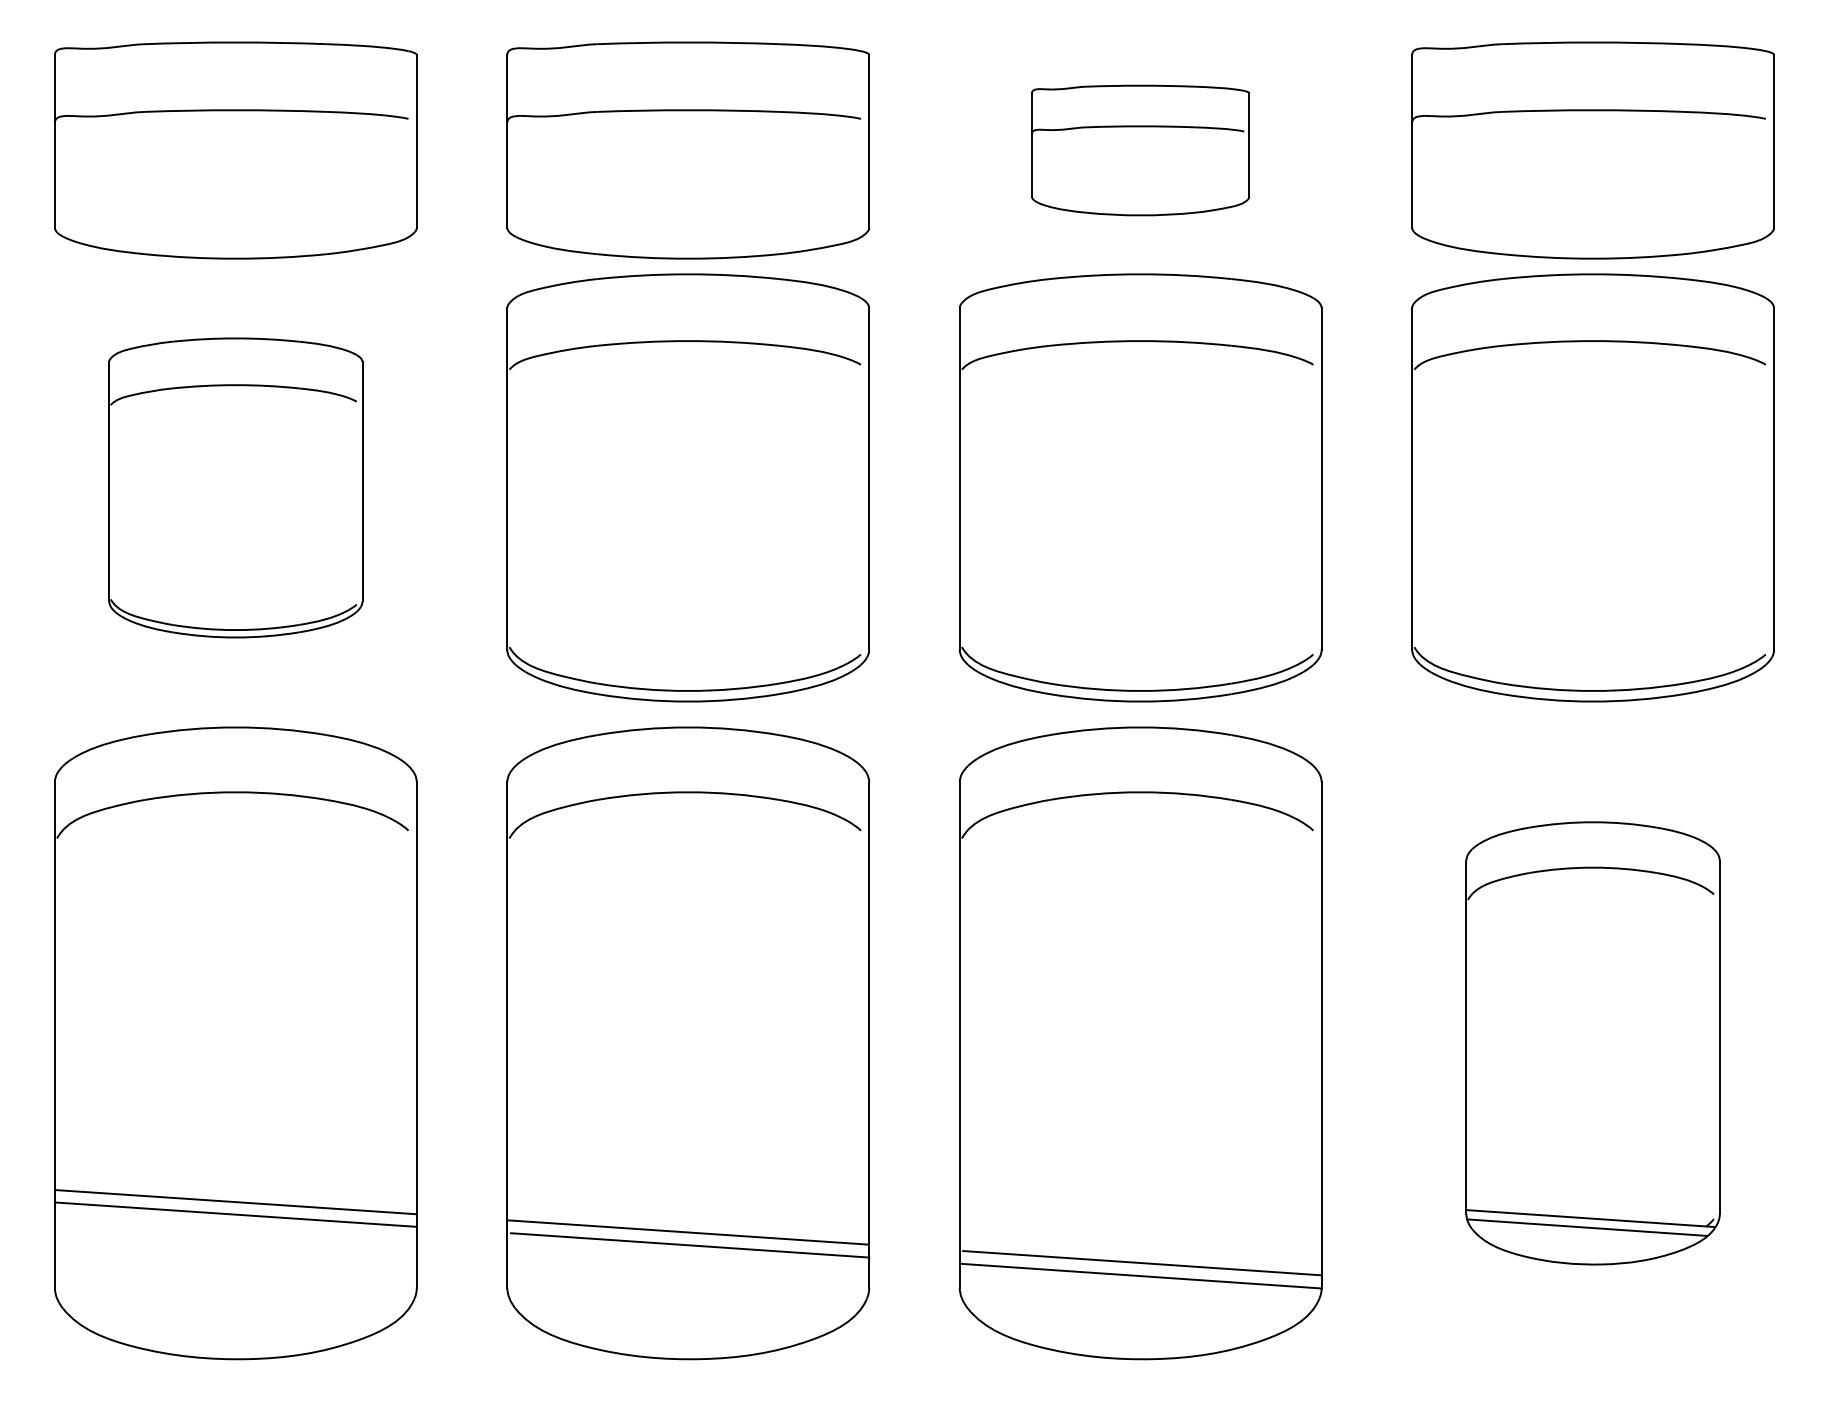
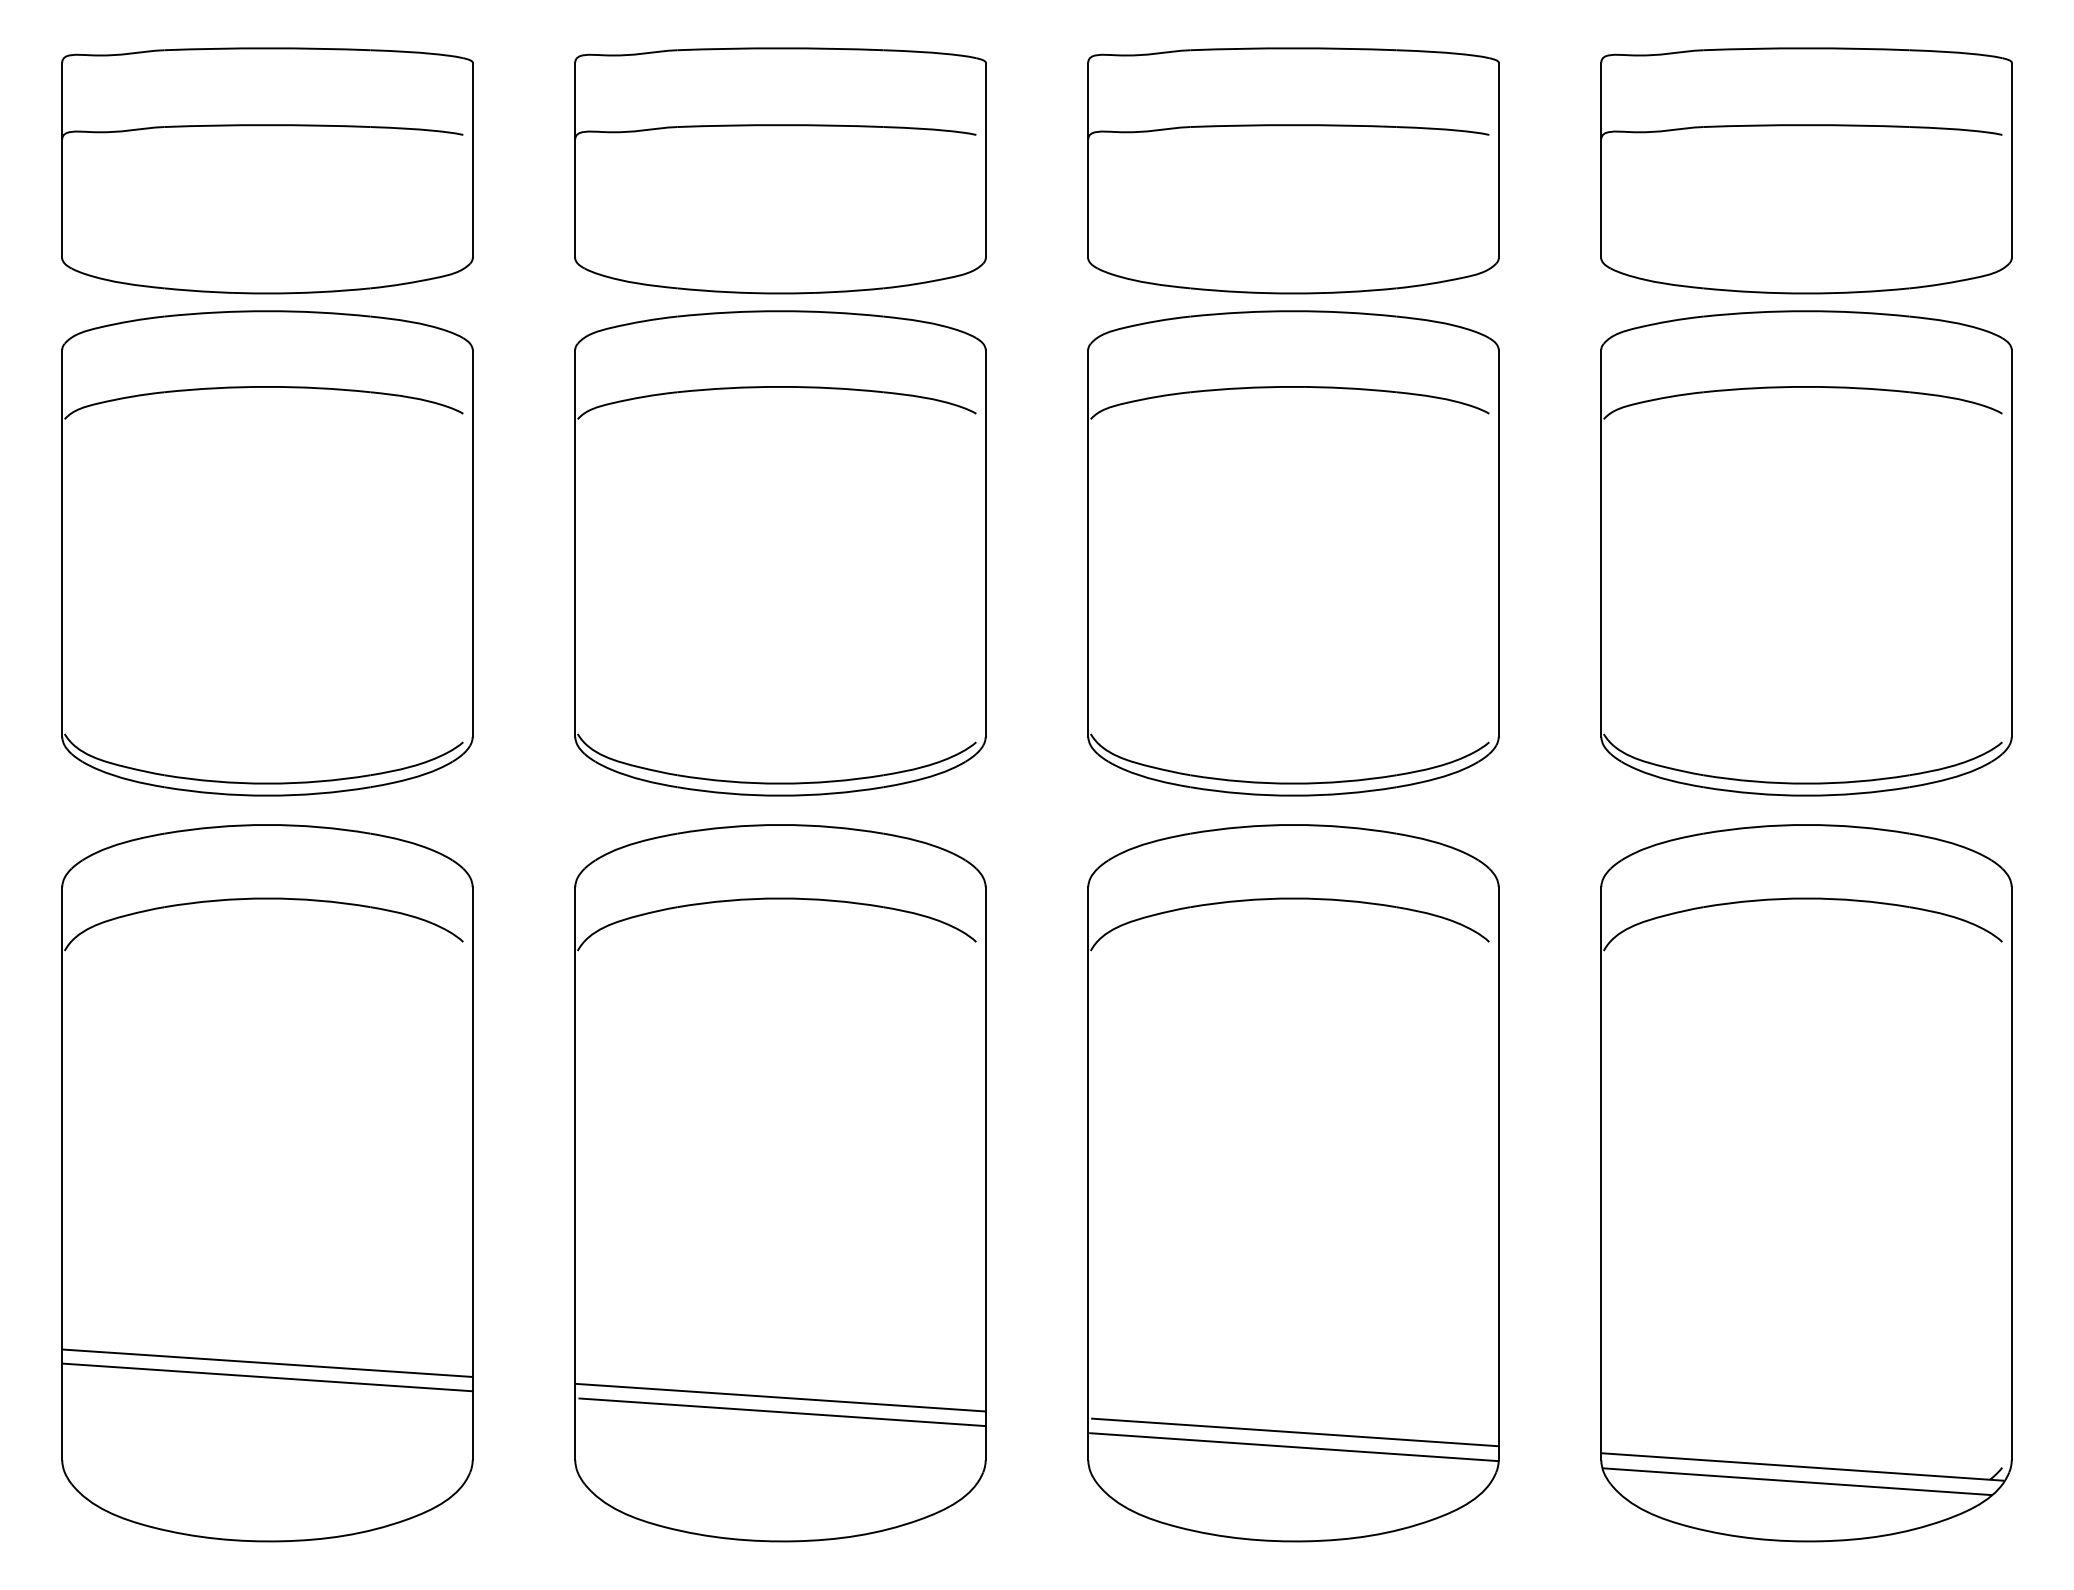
part: (1140, 150) -> (1293, 170), size x1.67
part: (235, 487) -> (267, 552), size x1.43
part: (1592, 1043) -> (1805, 1183), size x1.43

